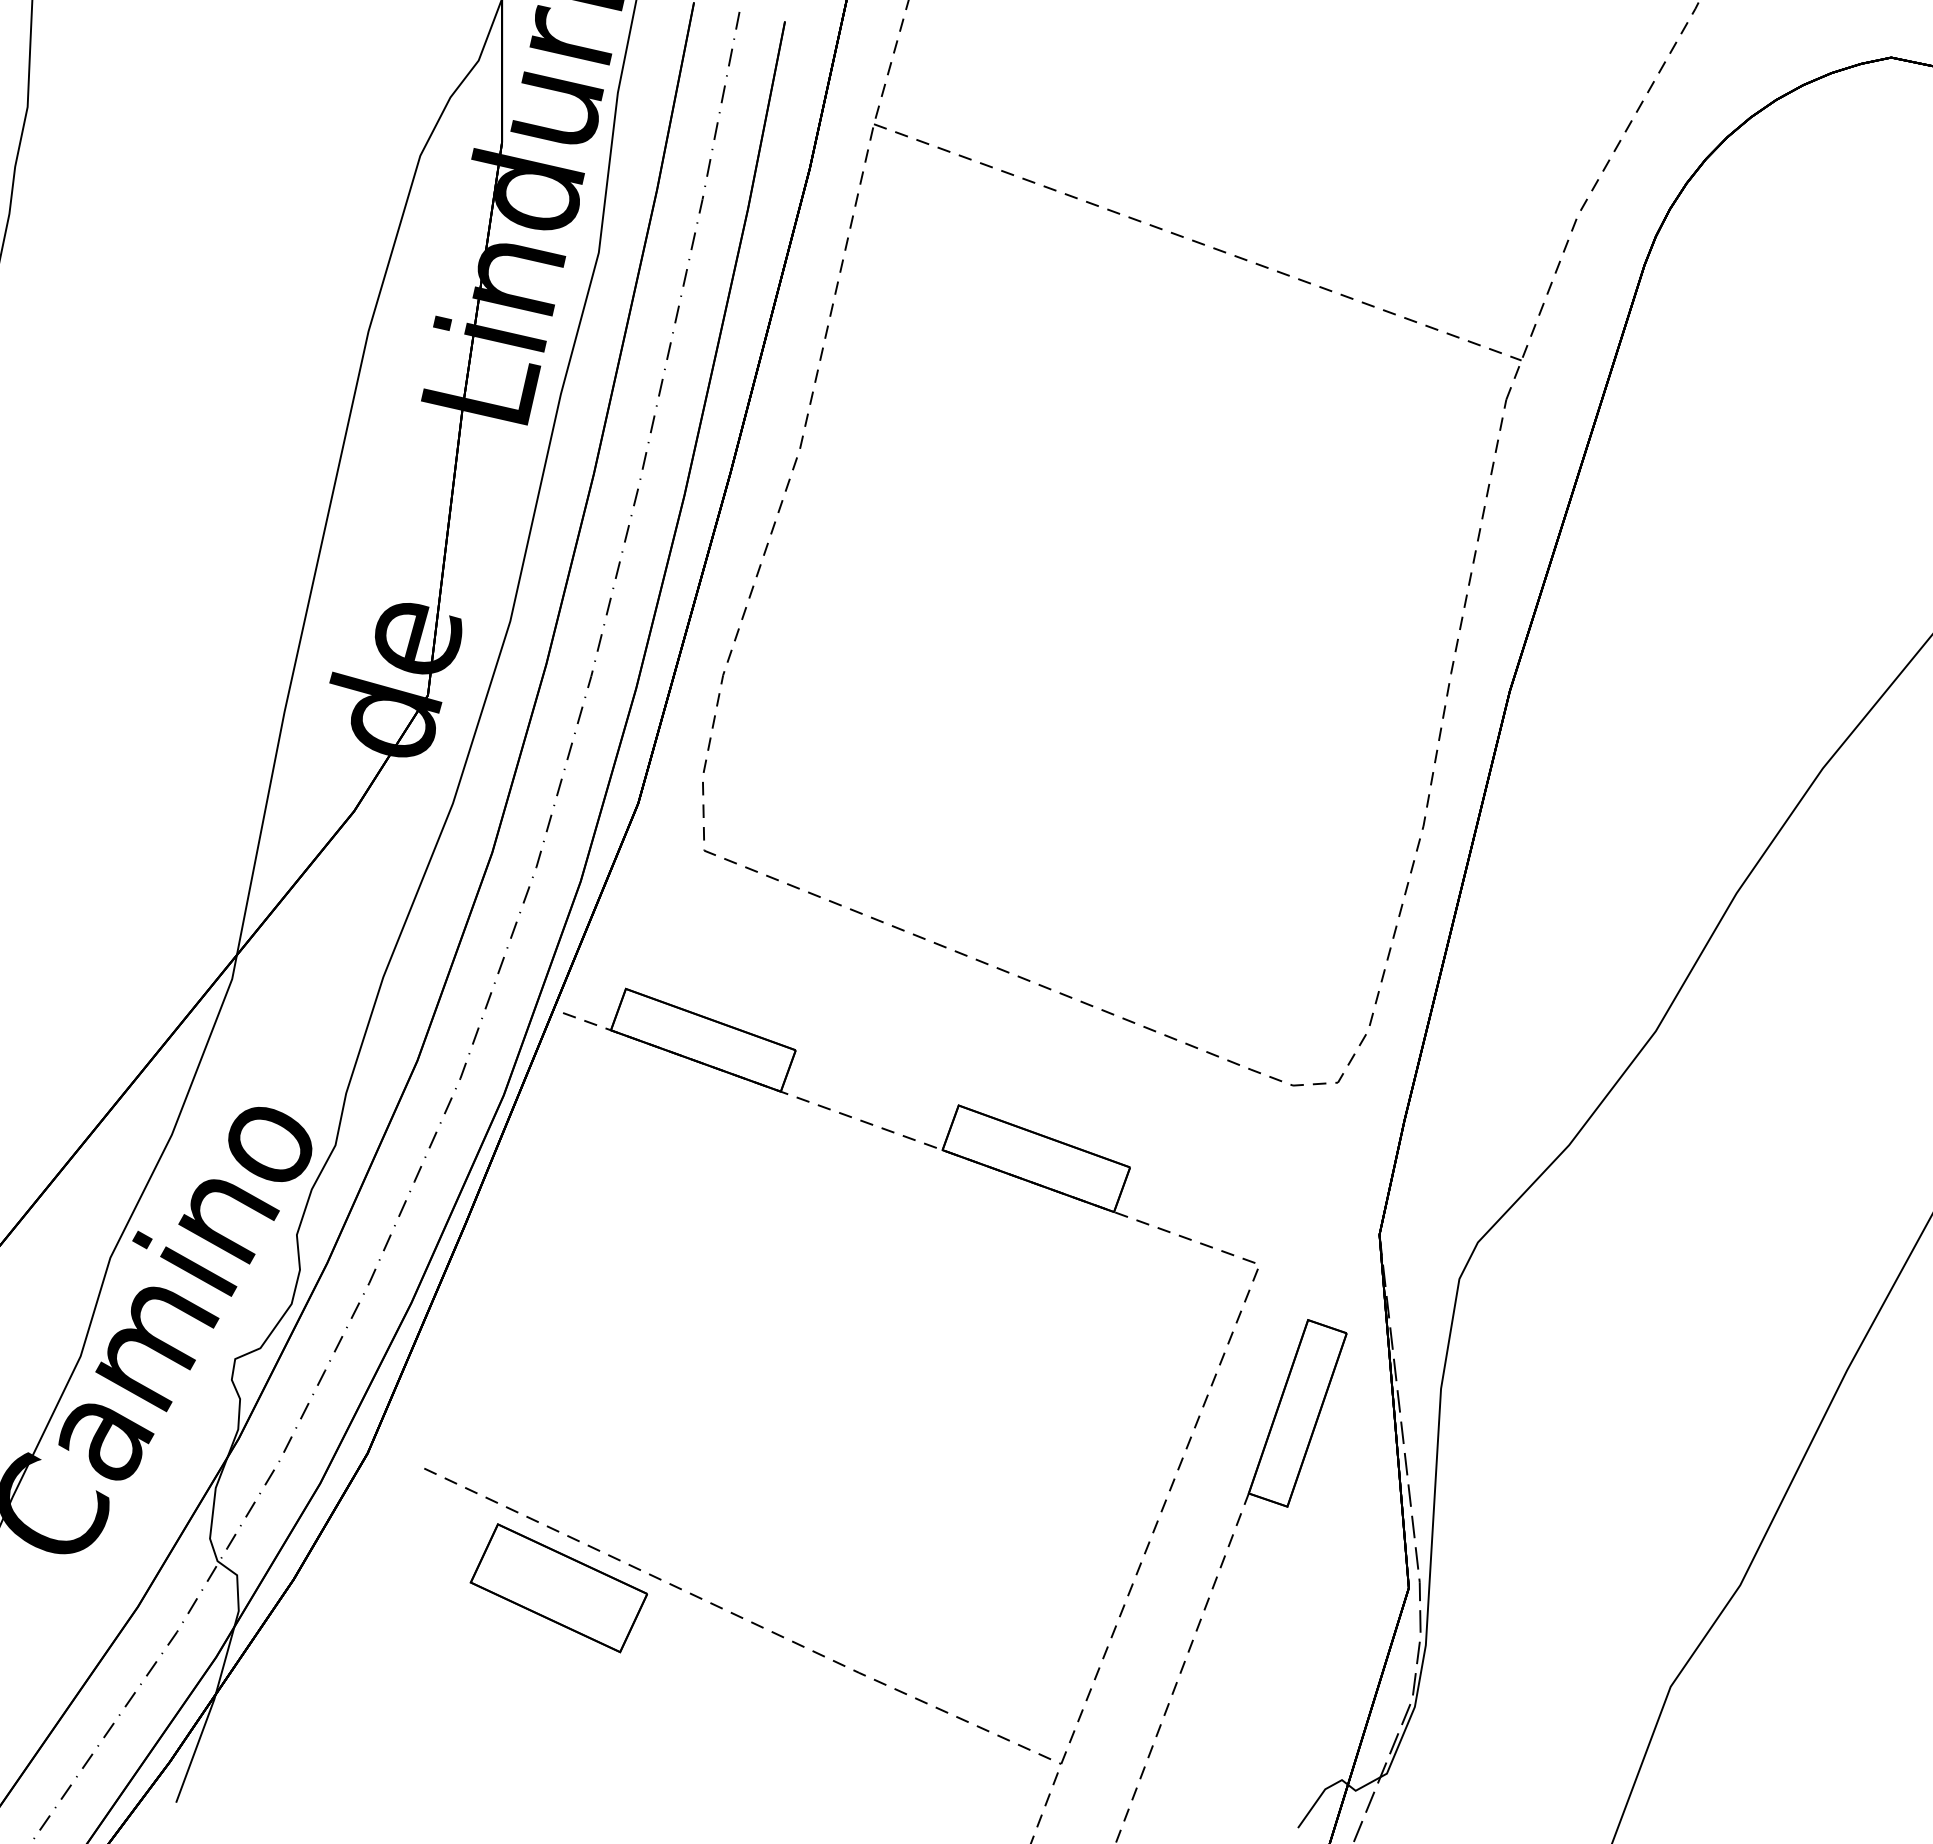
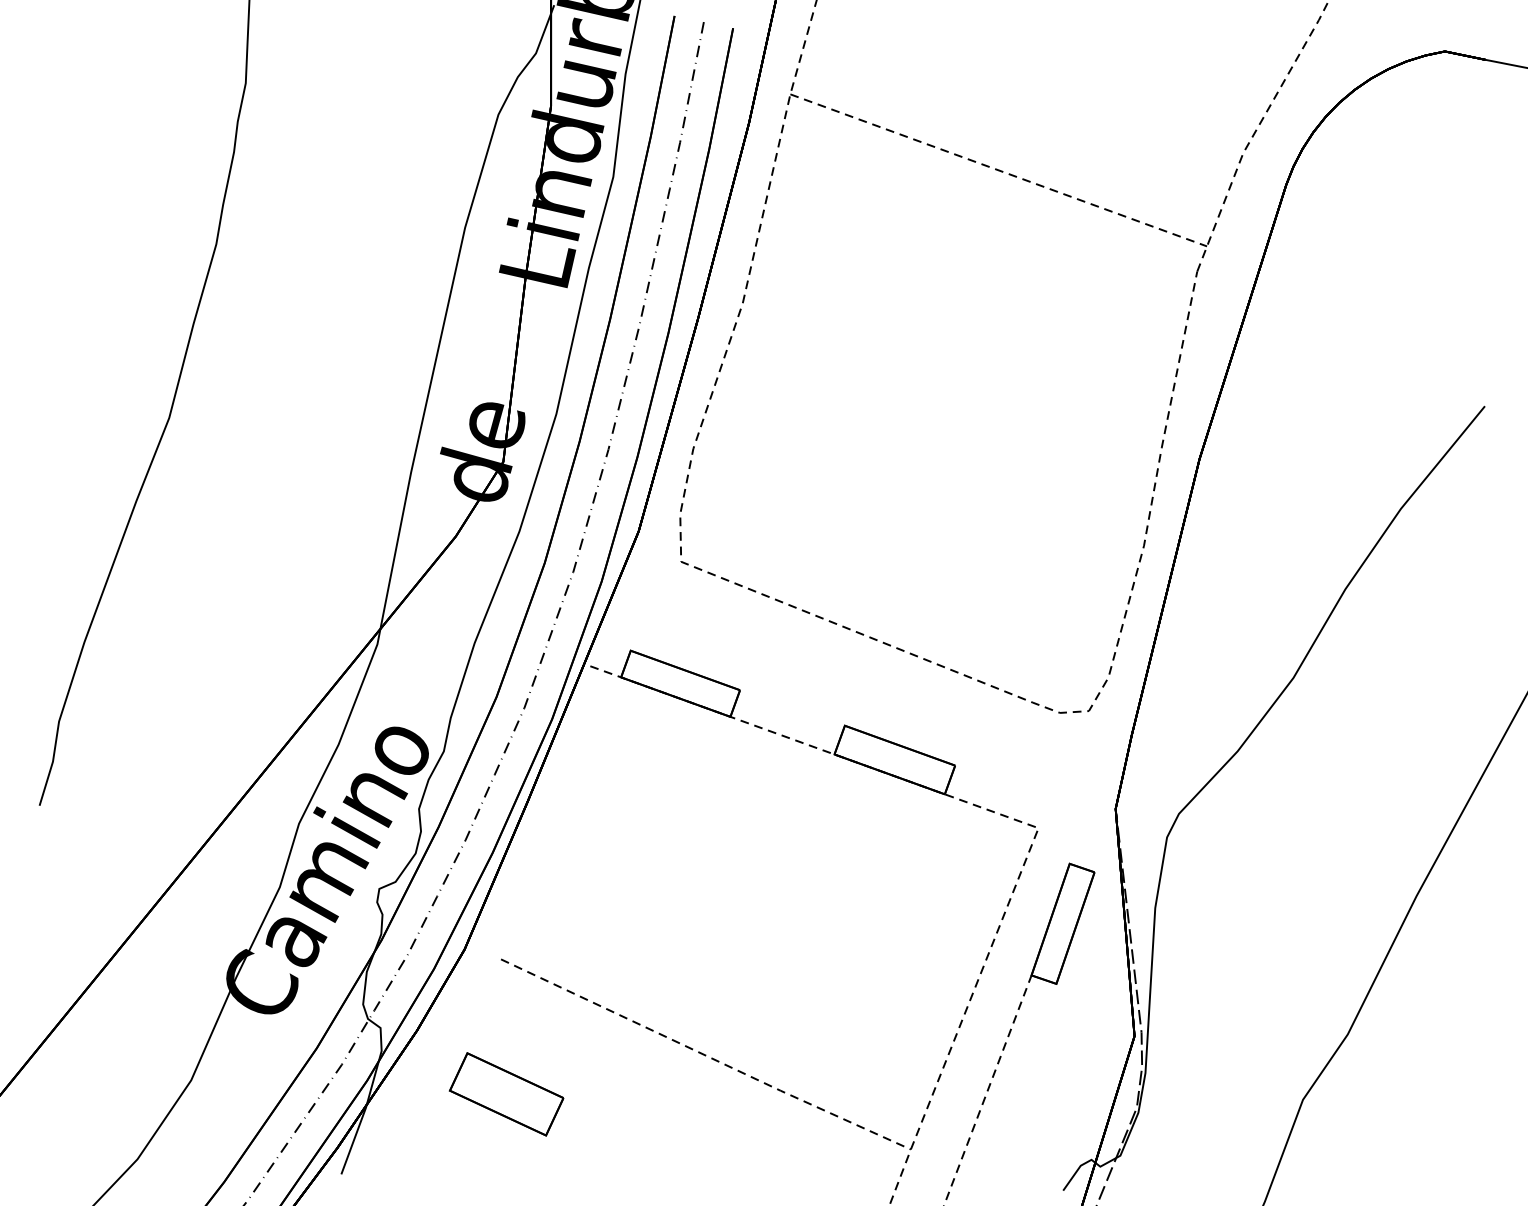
part: (558, 1588) -> (506, 1094), moved

